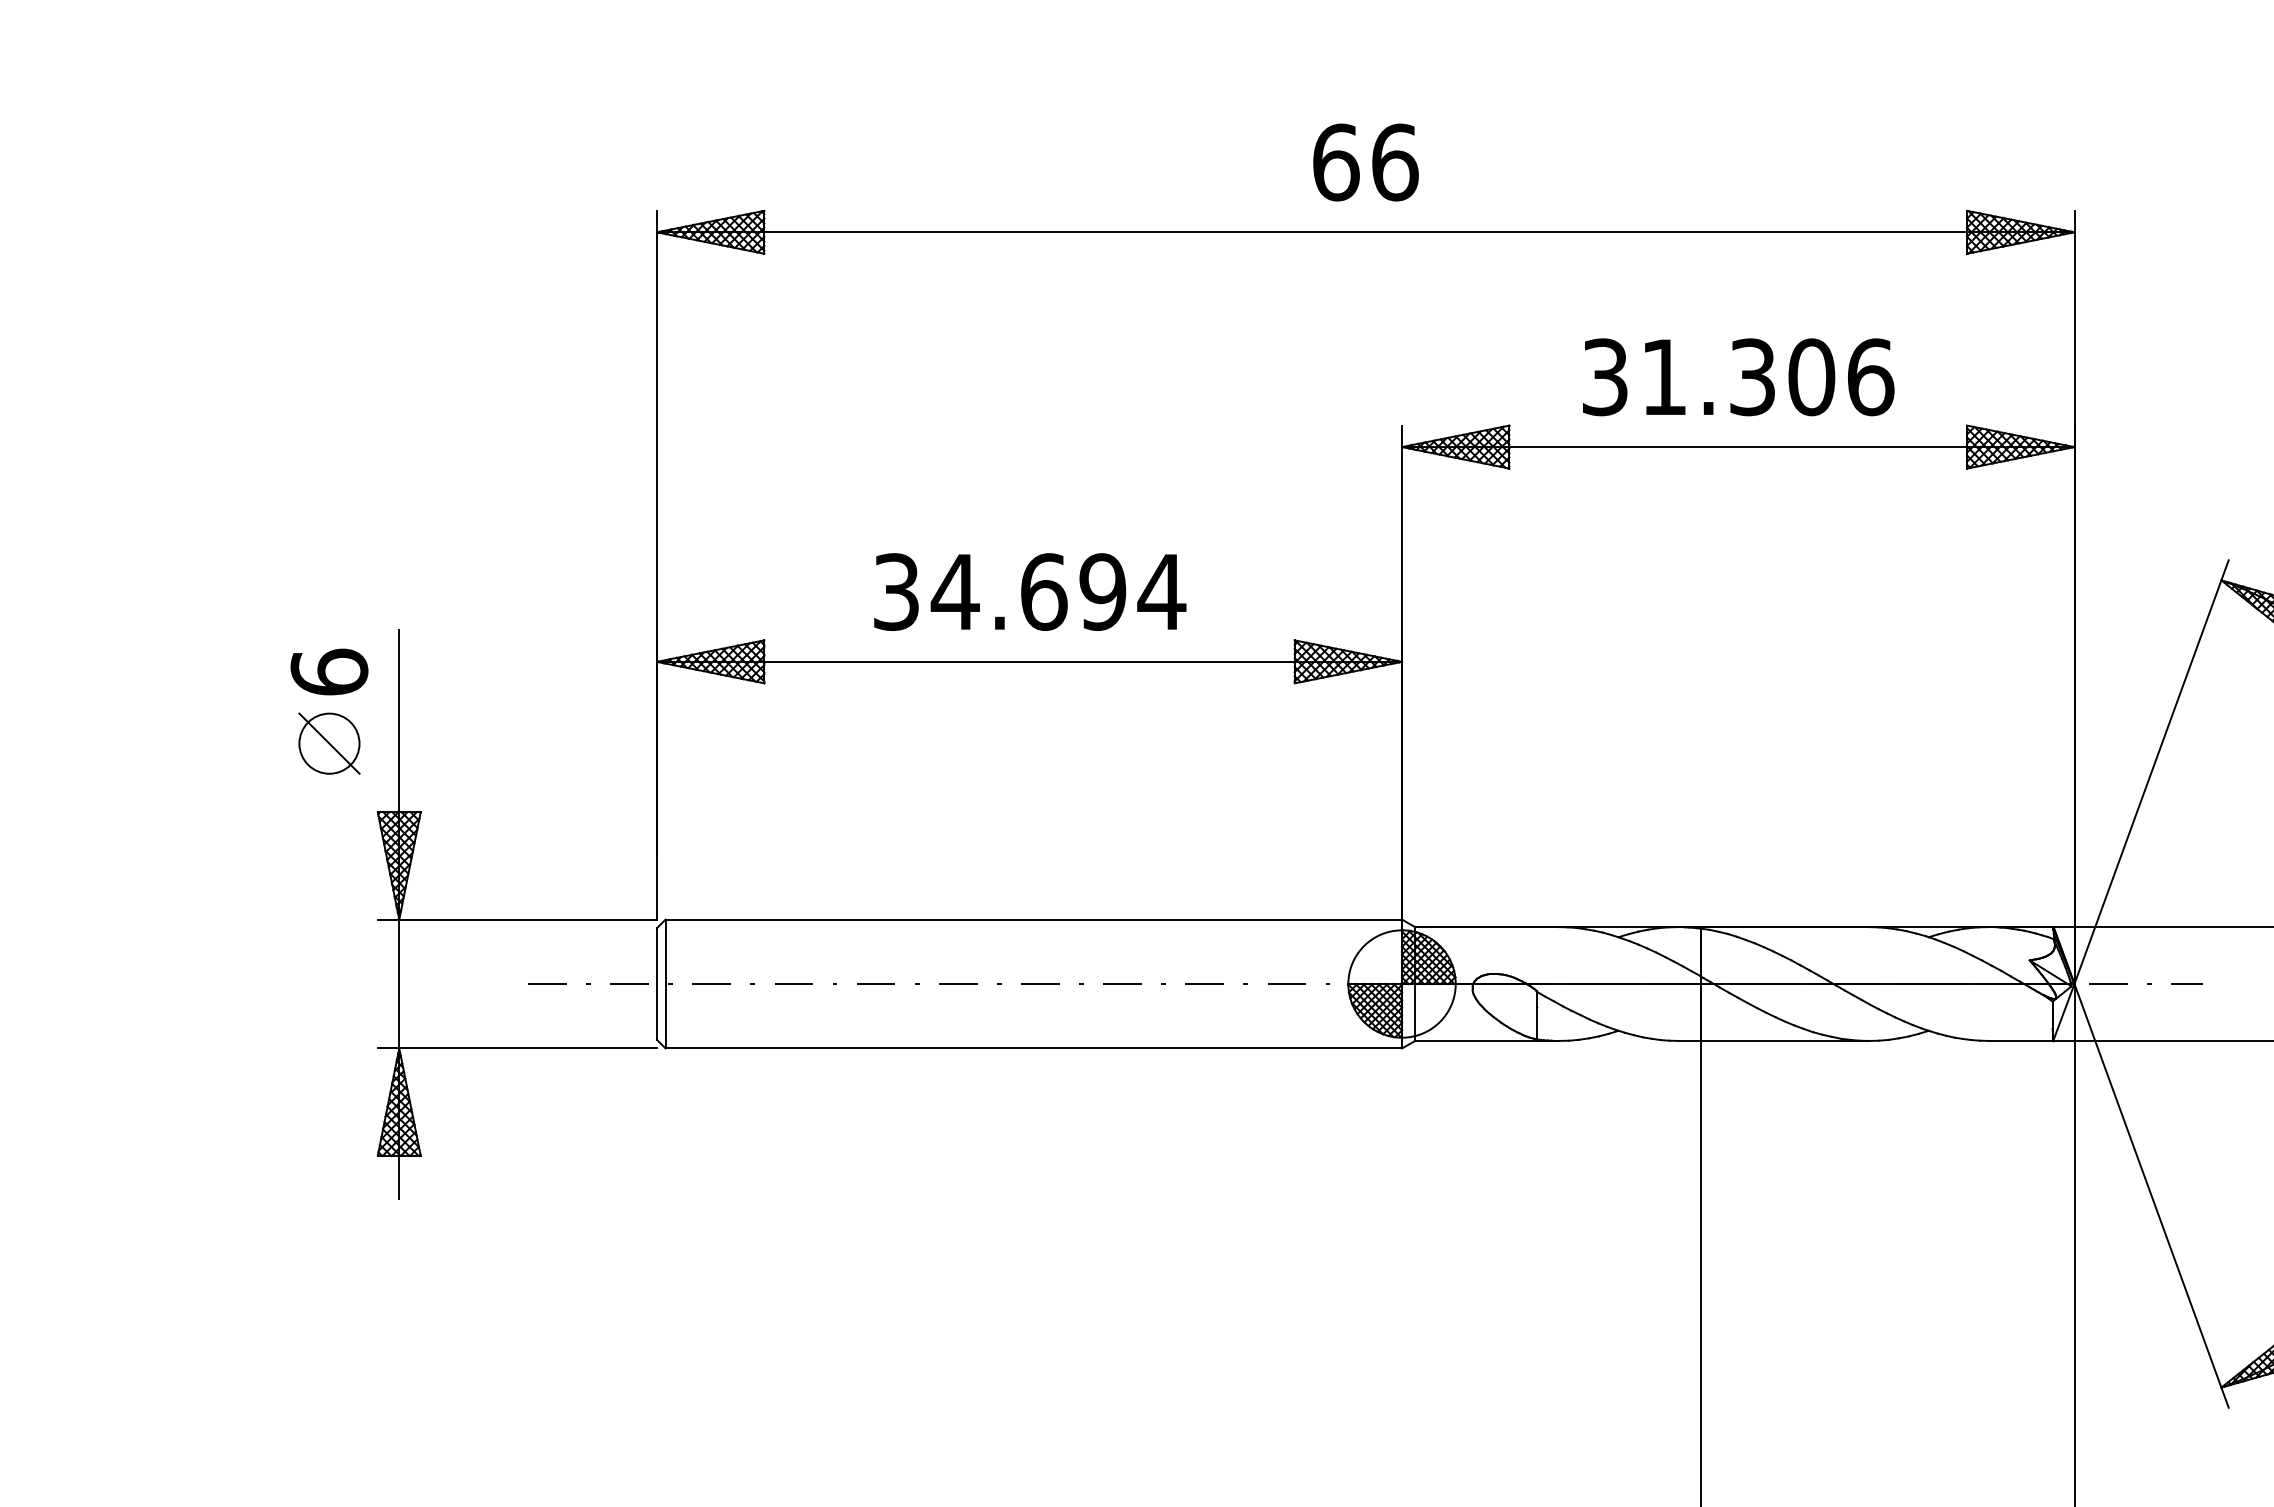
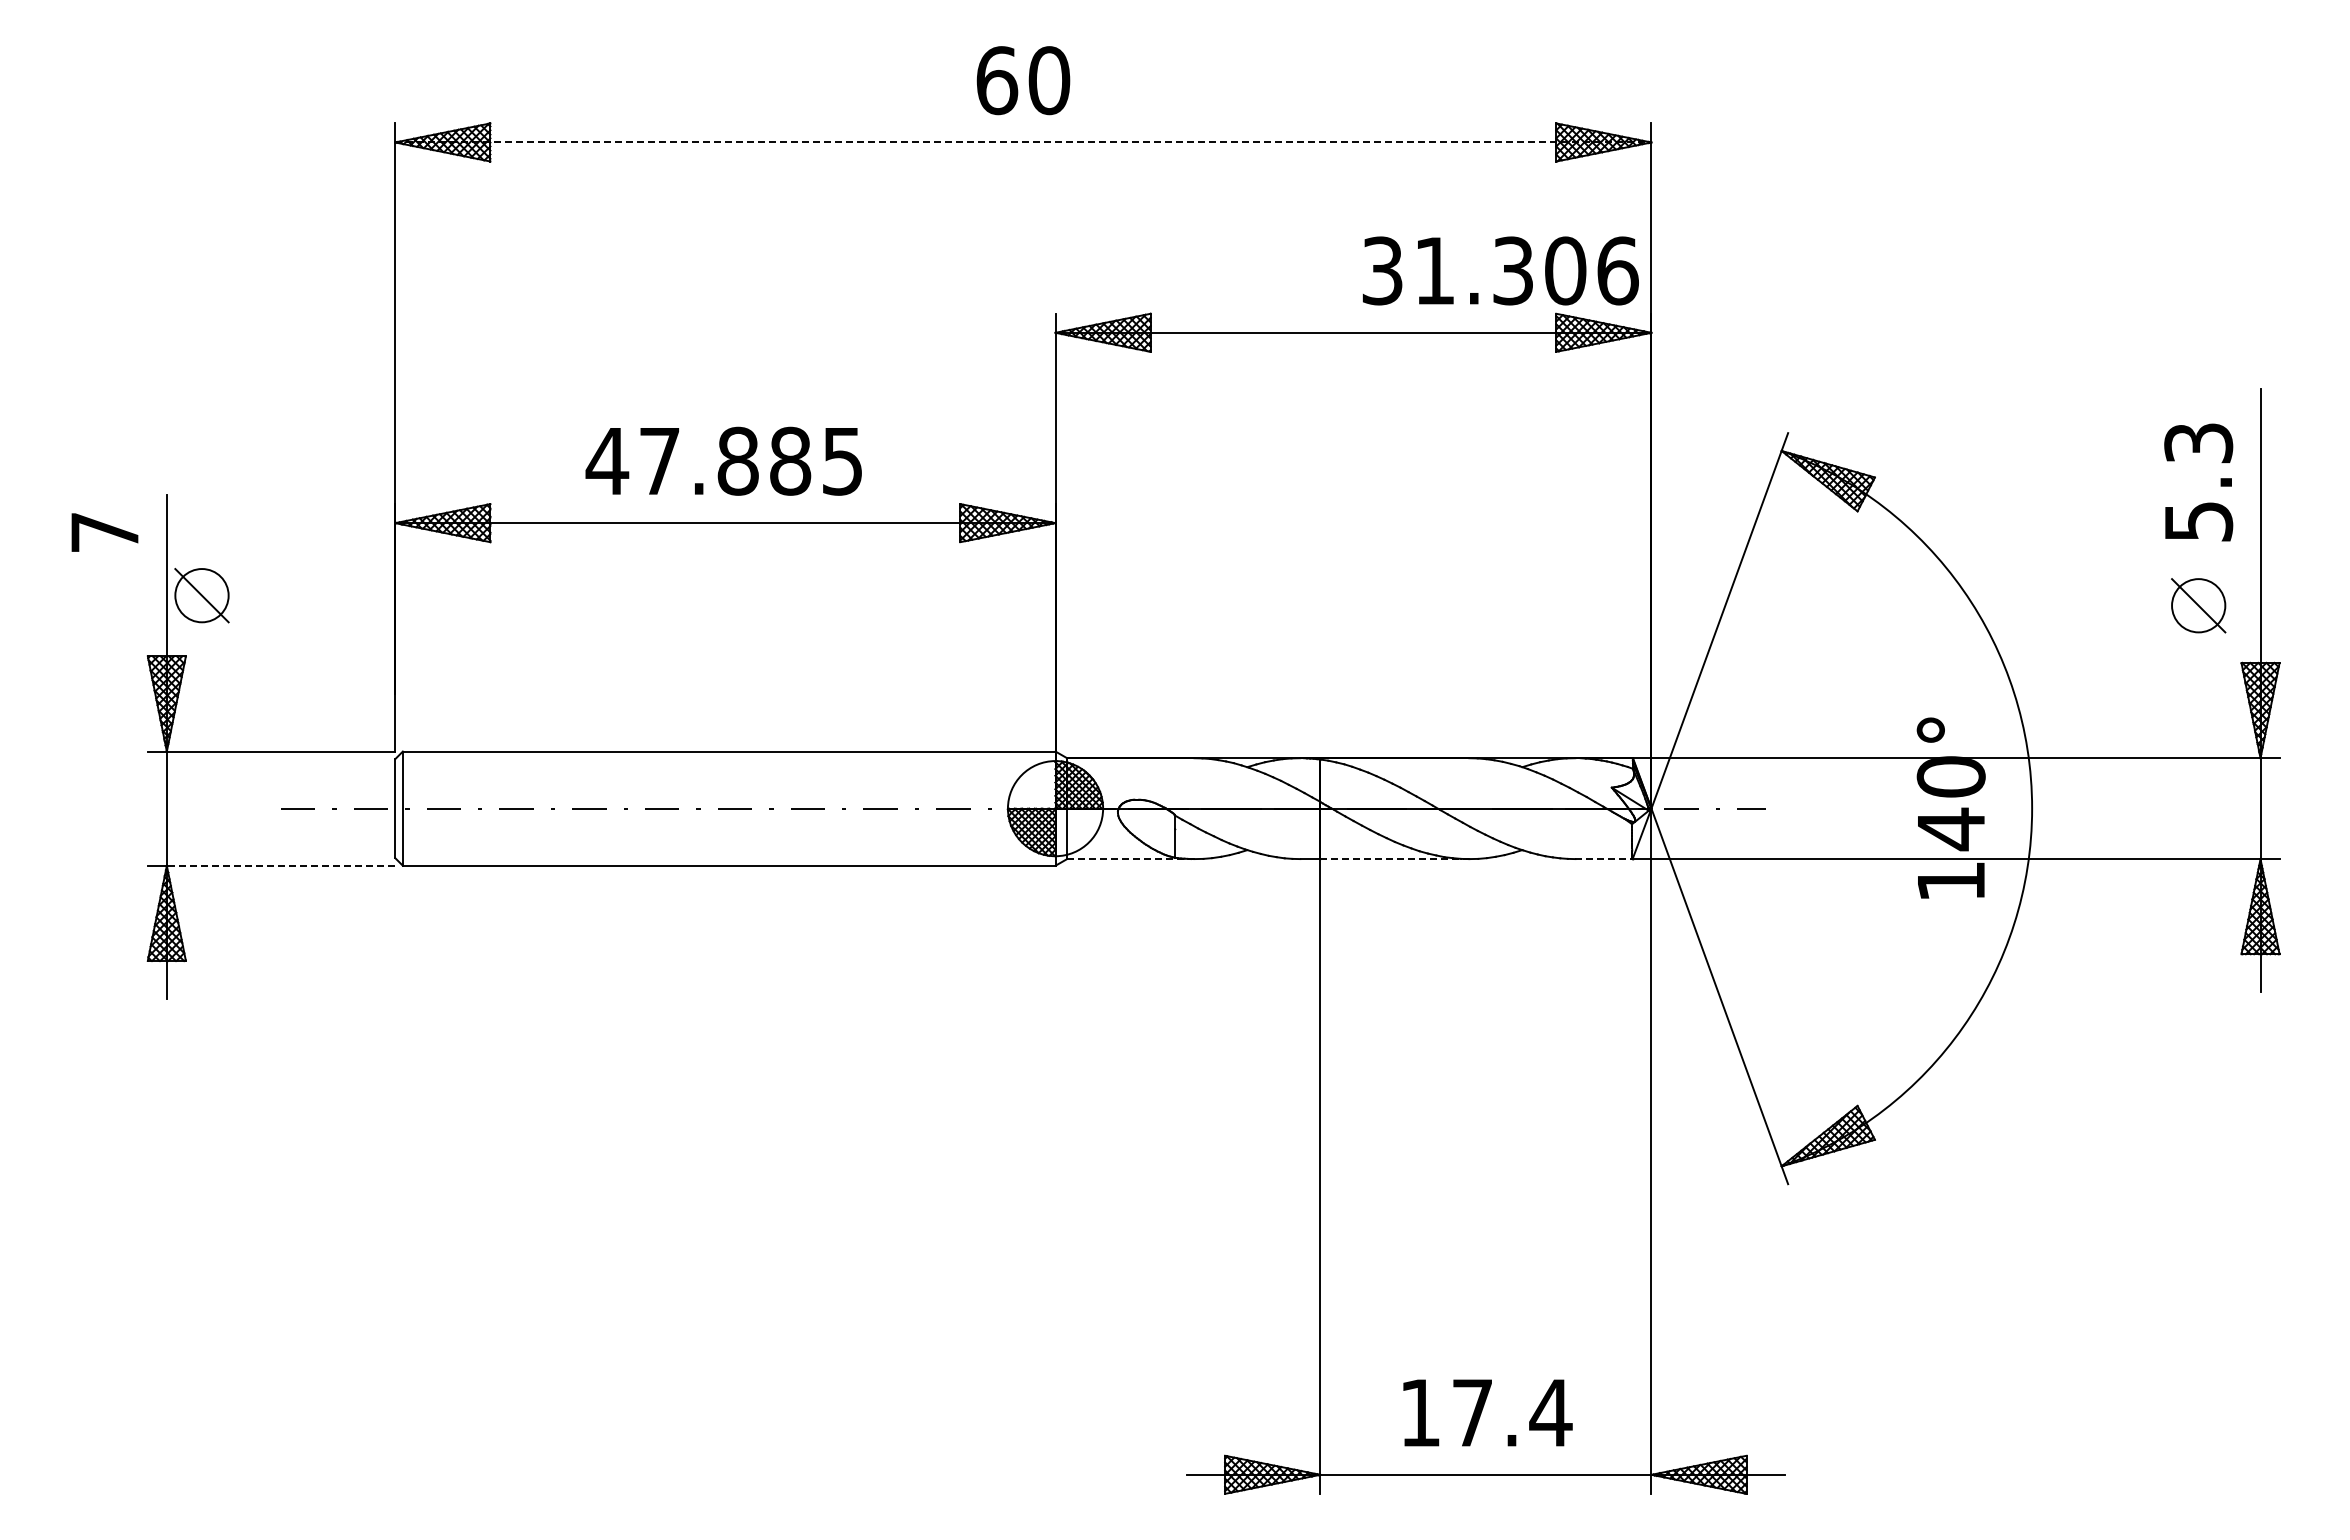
text: (1395, 162) -> (1049, 80), 66 -> 60
line: (1365, 232) -> (1023, 142), solid -> dashed
text: (1738, 376) -> (1500, 270), moved
text: (1028, 591) -> (724, 460), 34.694 -> 47.885
text: (328, 671) -> (104, 531), 6 -> 7
part: (328, 743) -> (201, 595), moved
line: (1486, 1041) -> (1130, 859), solid -> dashed
line: (1784, 1041) -> (1394, 859), solid -> dashed
line: (2020, 1041) -> (1603, 859), solid -> dashed
line: (527, 1048) -> (280, 865), solid -> dashed

